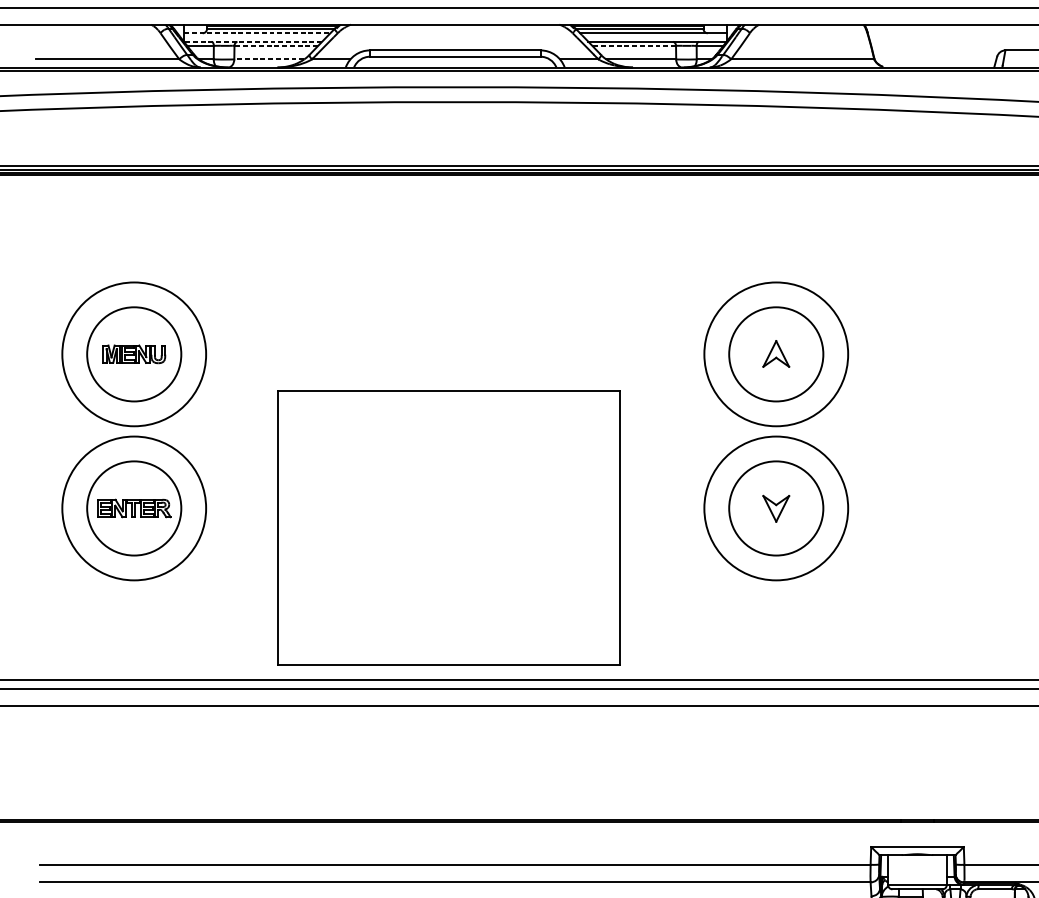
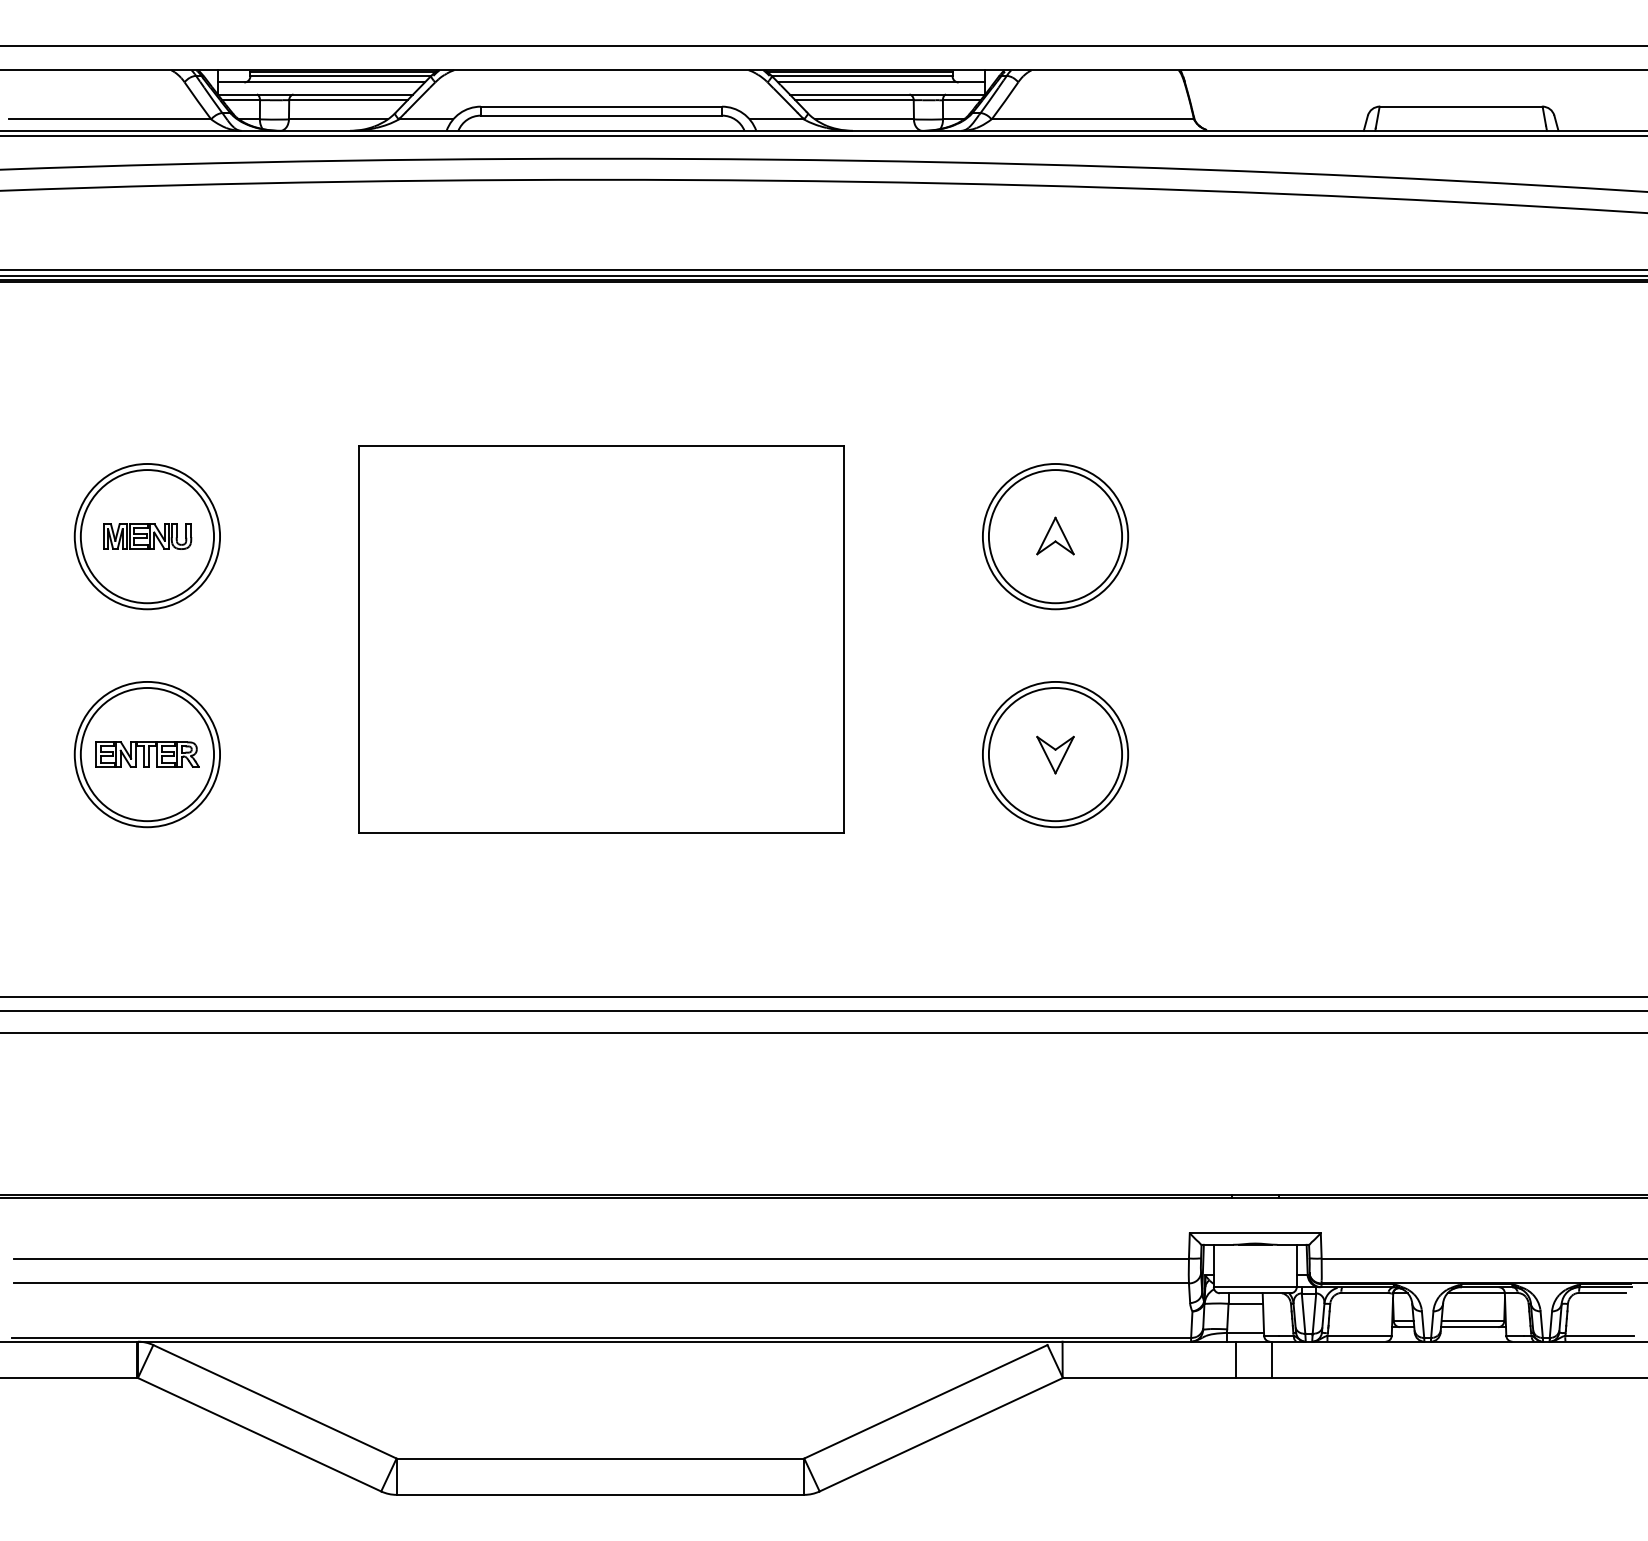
line: (257, 33) -> (321, 82), dashed -> solid
line: (253, 41) -> (315, 94), dashed -> solid
line: (275, 46) -> (347, 100), dashed -> solid
line: (634, 46) -> (854, 100), dashed -> solid
line: (268, 59) -> (337, 119), dashed -> solid
circle: (134, 354) -> (147, 536), size x0.71
circle: (776, 354) -> (1055, 536), size x0.71
circle: (134, 508) -> (147, 754), size x0.71
circle: (776, 508) -> (1055, 754), size x0.71
part: (448, 528) -> (601, 639), moved

